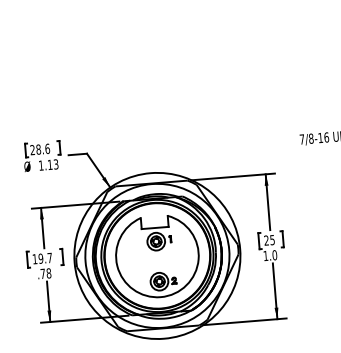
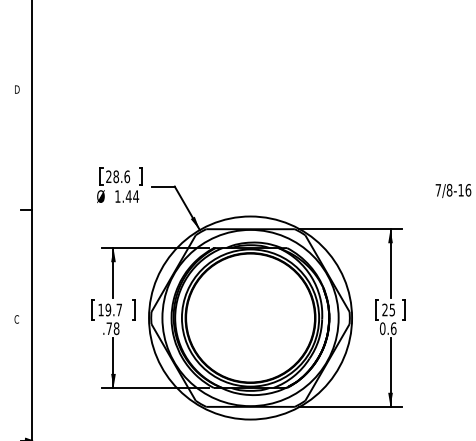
text: (53, 164) -> (132, 196), 1.13 -> 1.44
text: (269, 255) -> (387, 328), 1.0 -> 0.6
part: (157, 257) -> (250, 319), removed

